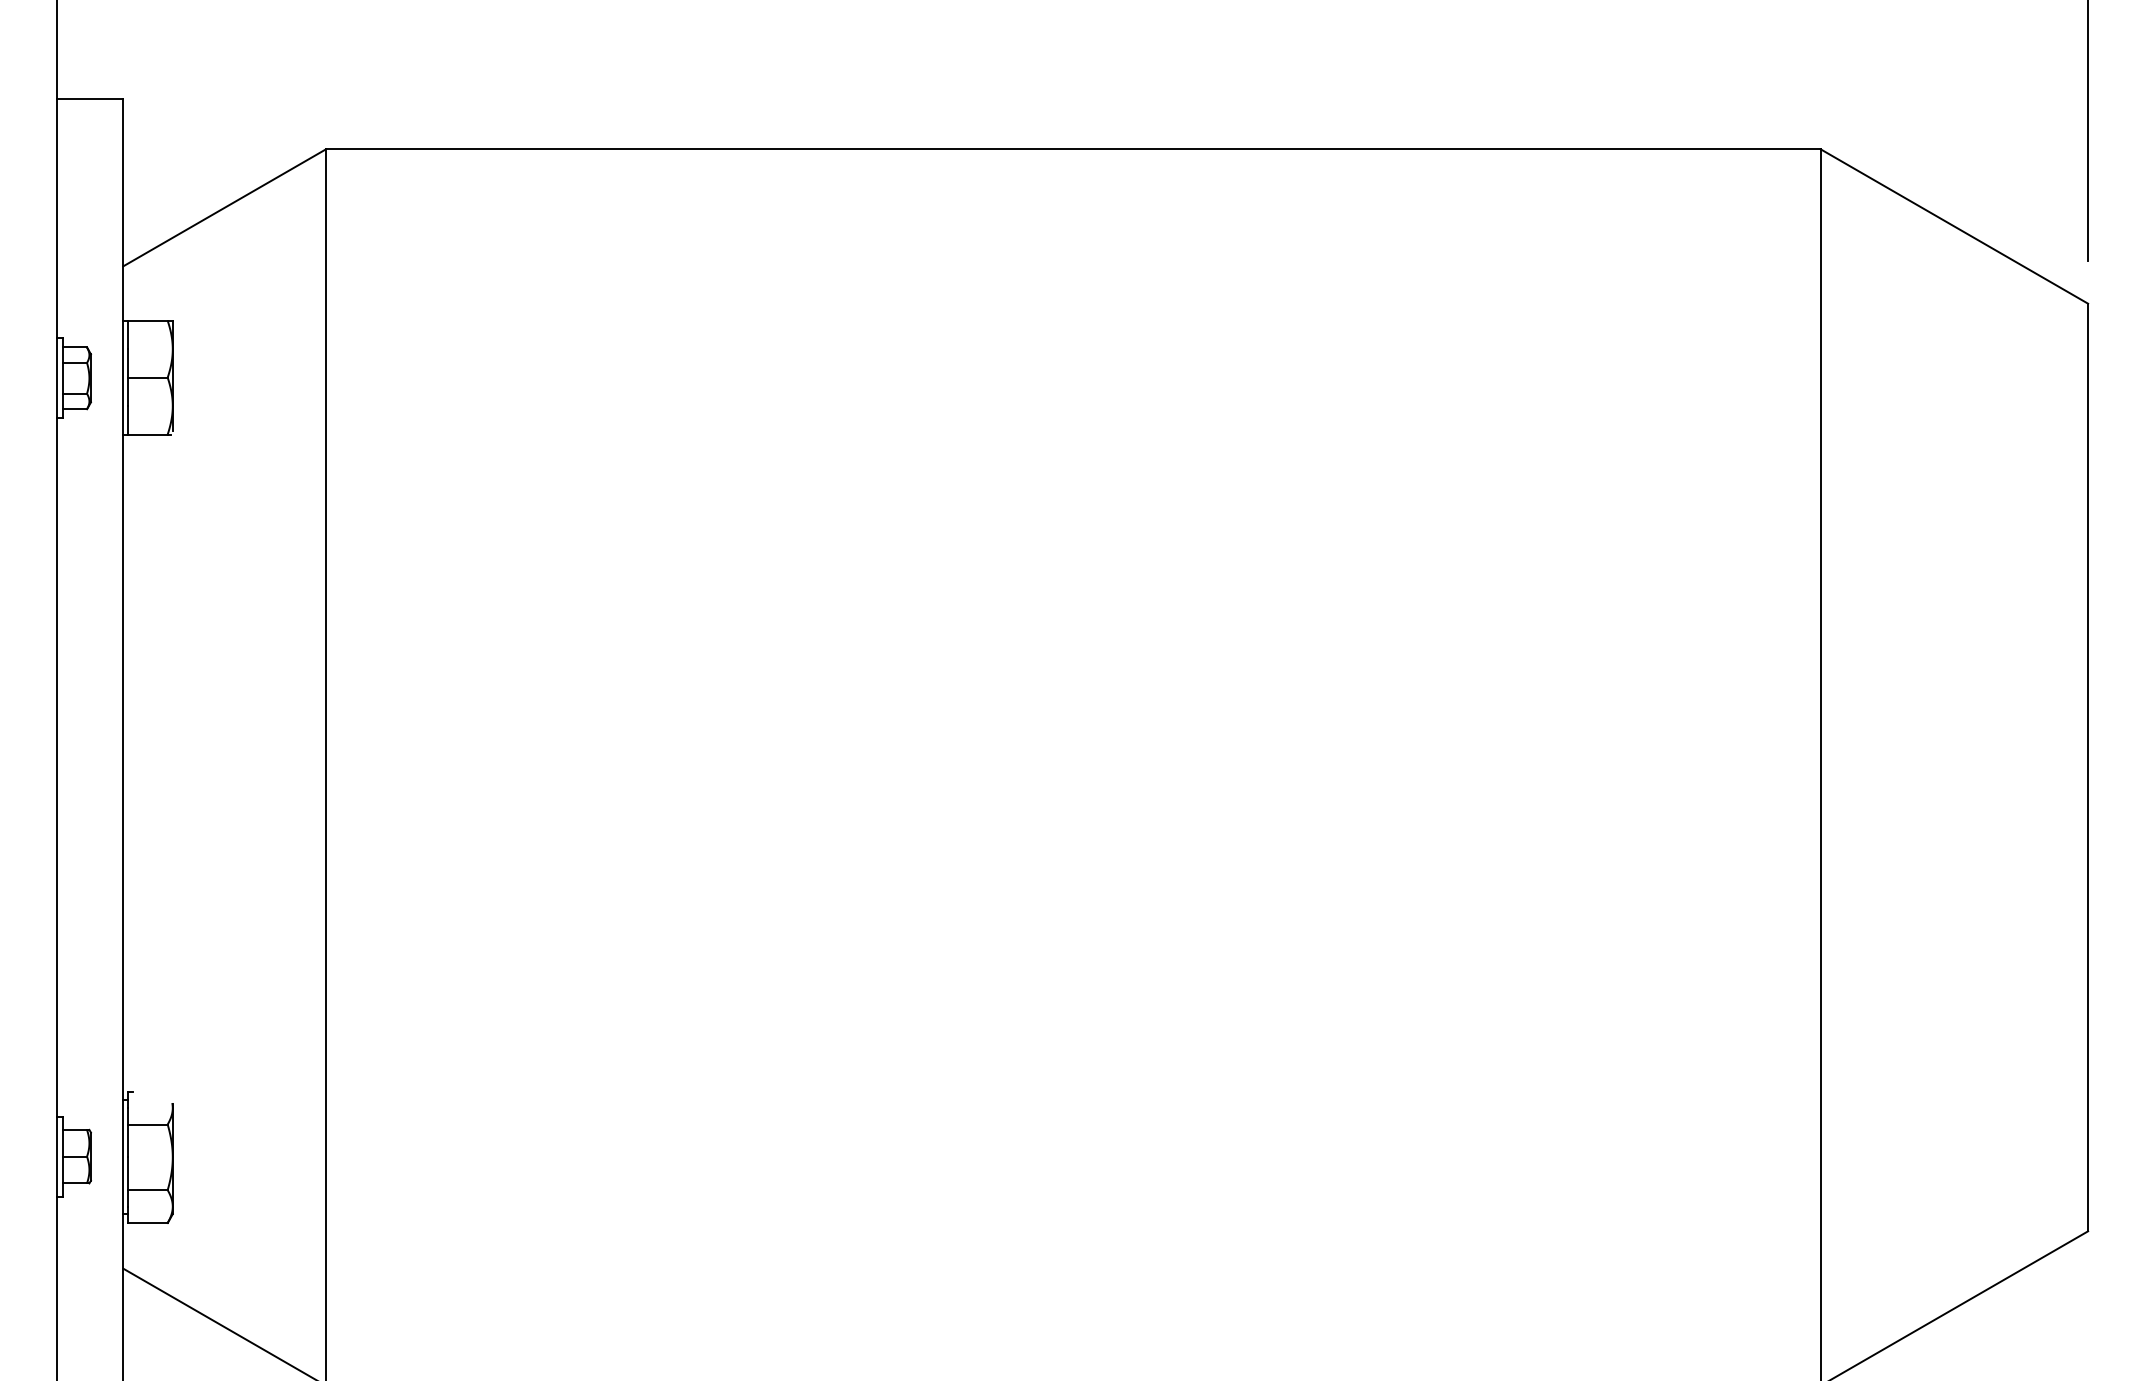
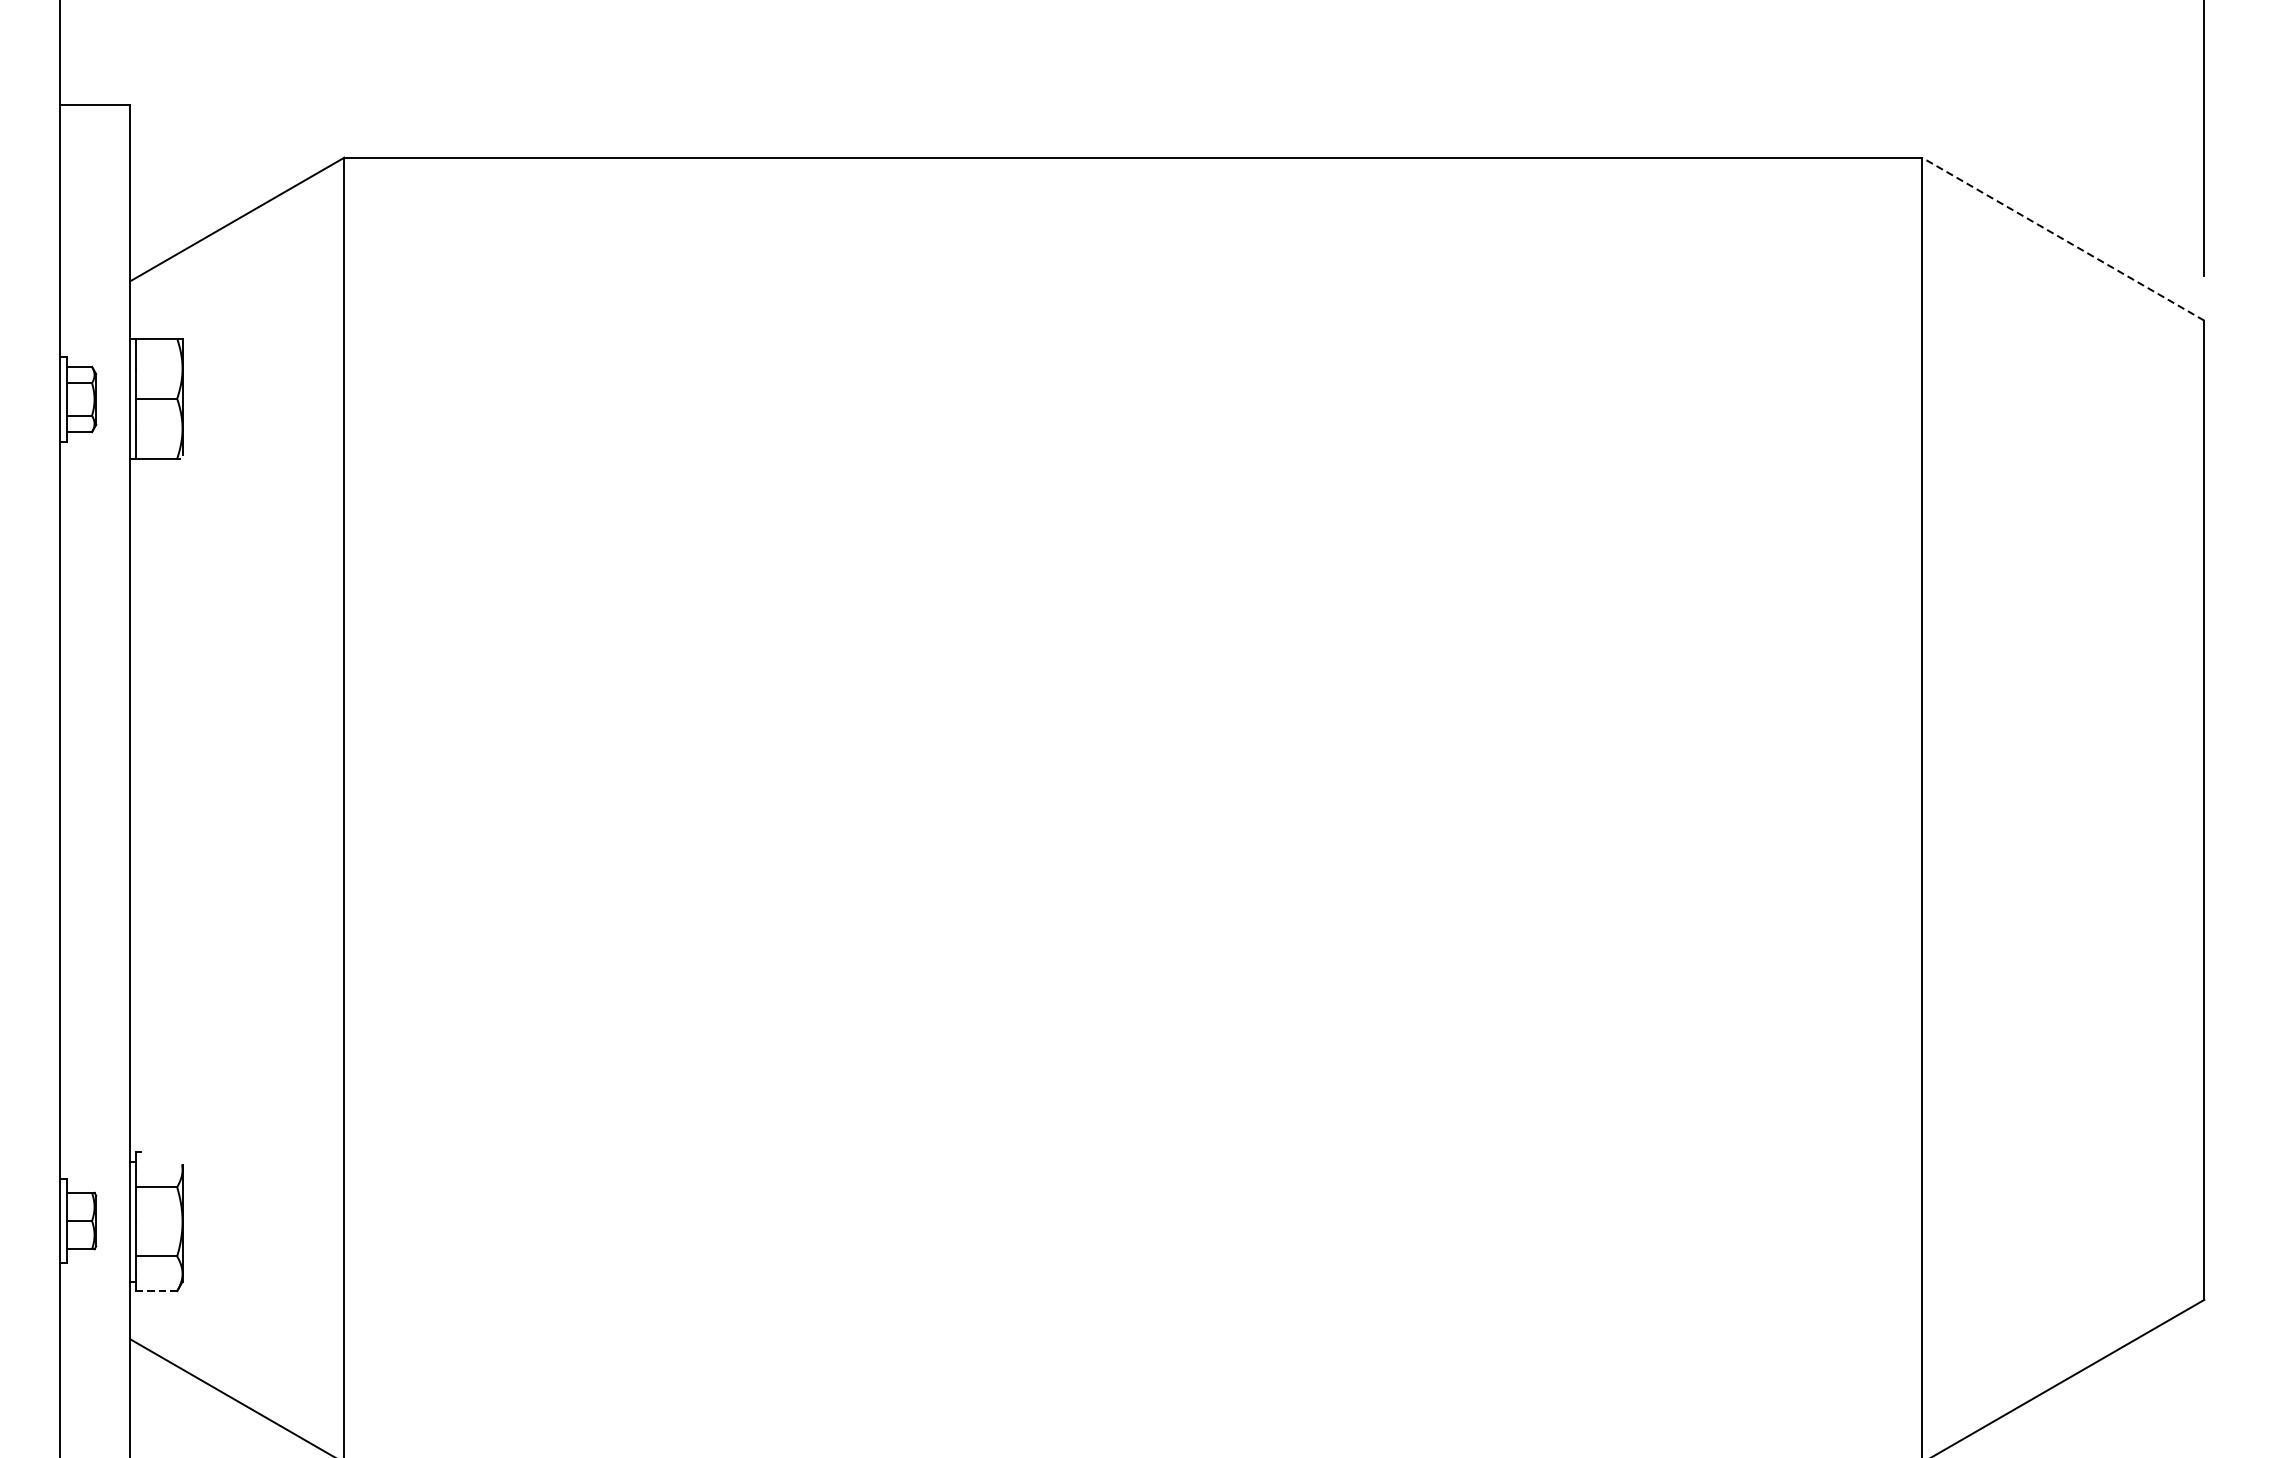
line: (1954, 226) -> (2063, 239), solid -> dashed
line: (148, 1223) -> (156, 1291), solid -> dashed

